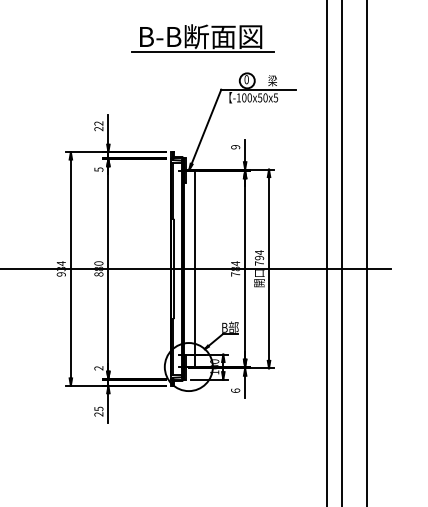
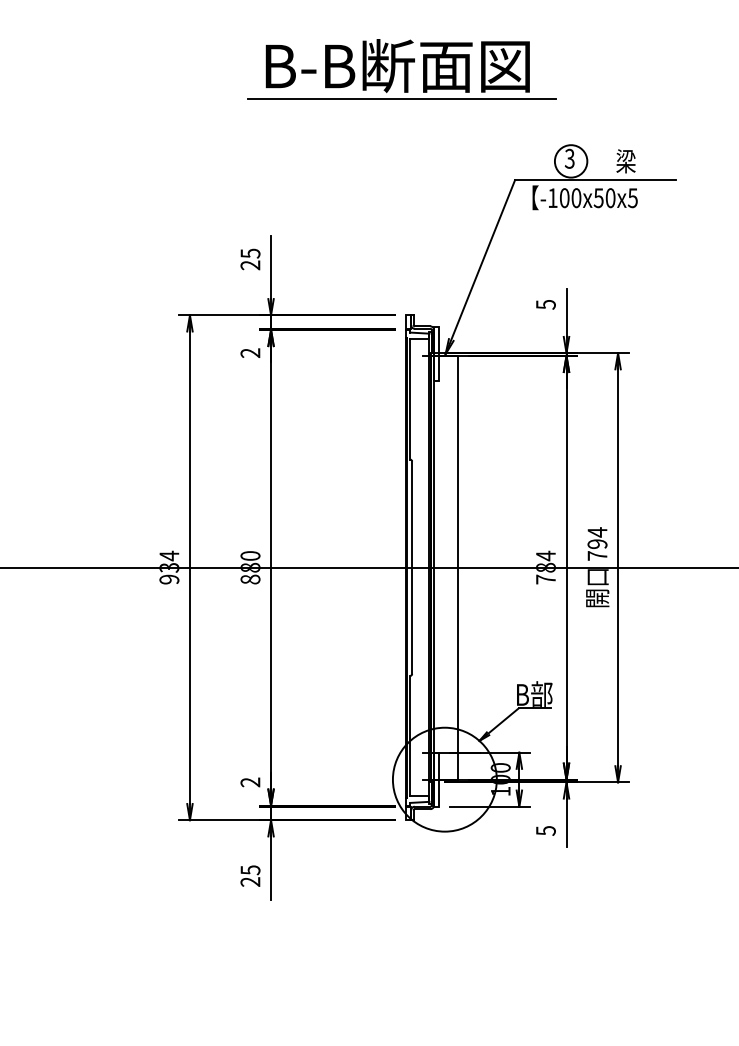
part: (202, 38) -> (400, 69), moved
text: (246, 79) -> (569, 158), 0 -> 3
text: (98, 123) -> (249, 253), 22 -> 25
text: (235, 147) -> (545, 305), 9 -> 5
text: (98, 169) -> (249, 352), 5 -> 2
text: (235, 390) -> (545, 830), 6 -> 5

